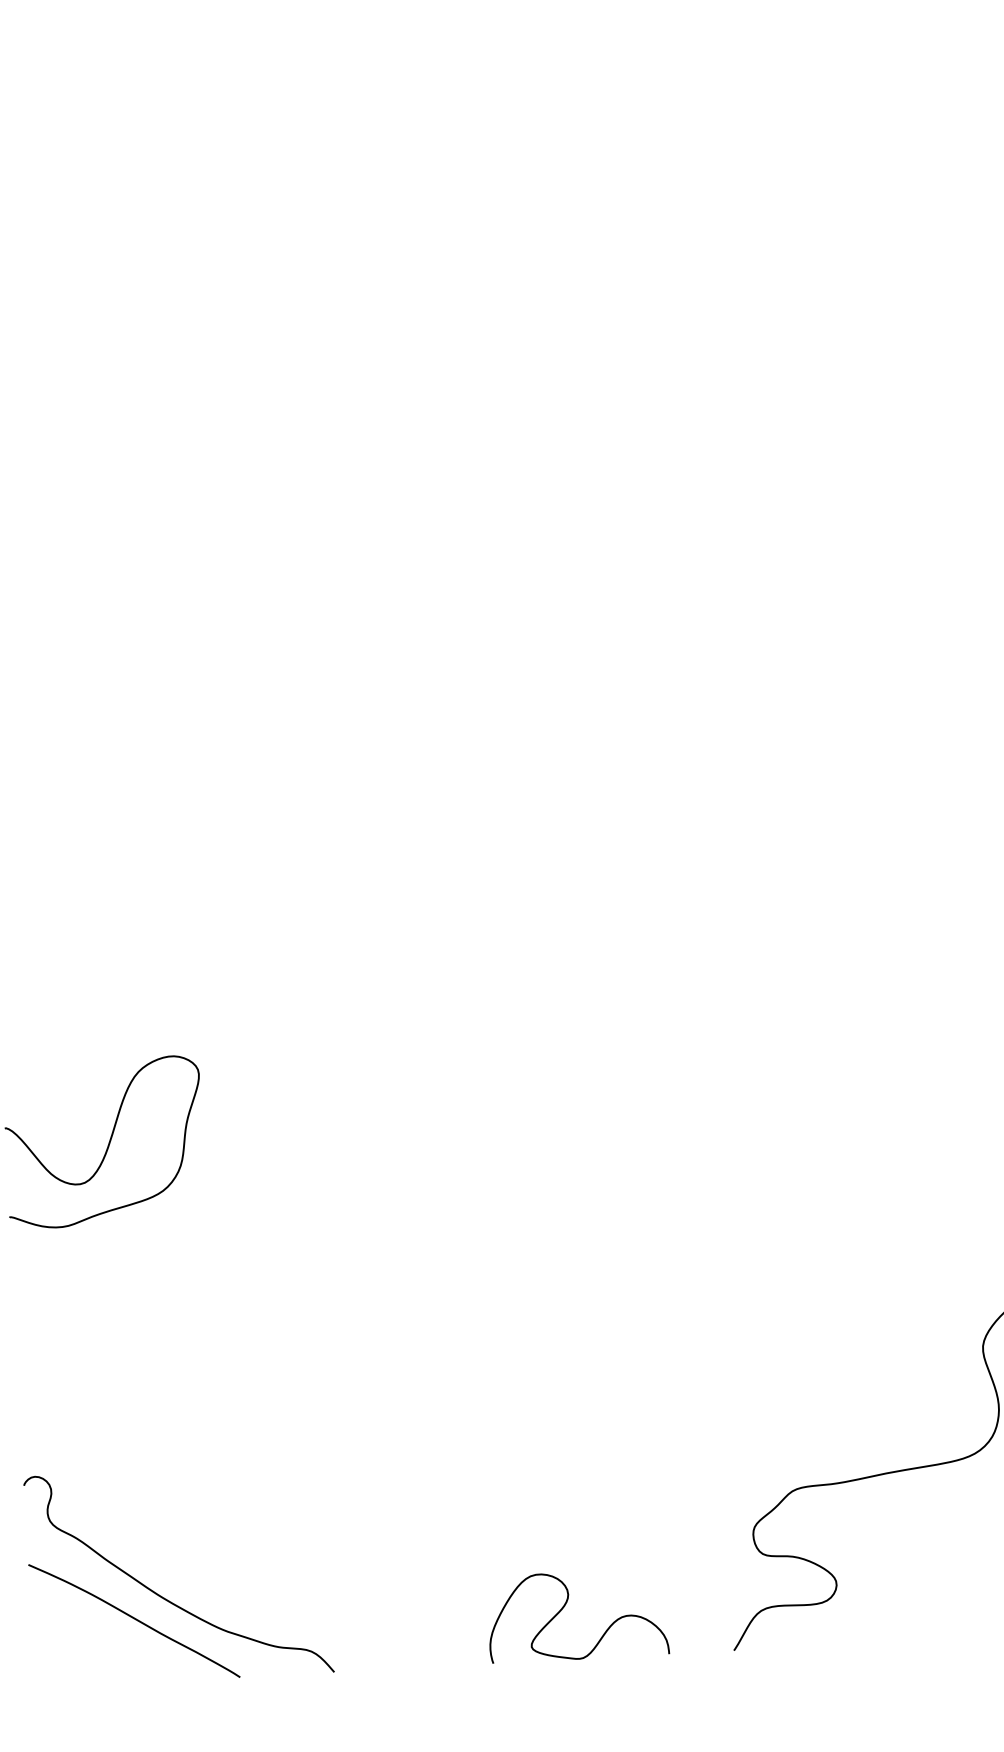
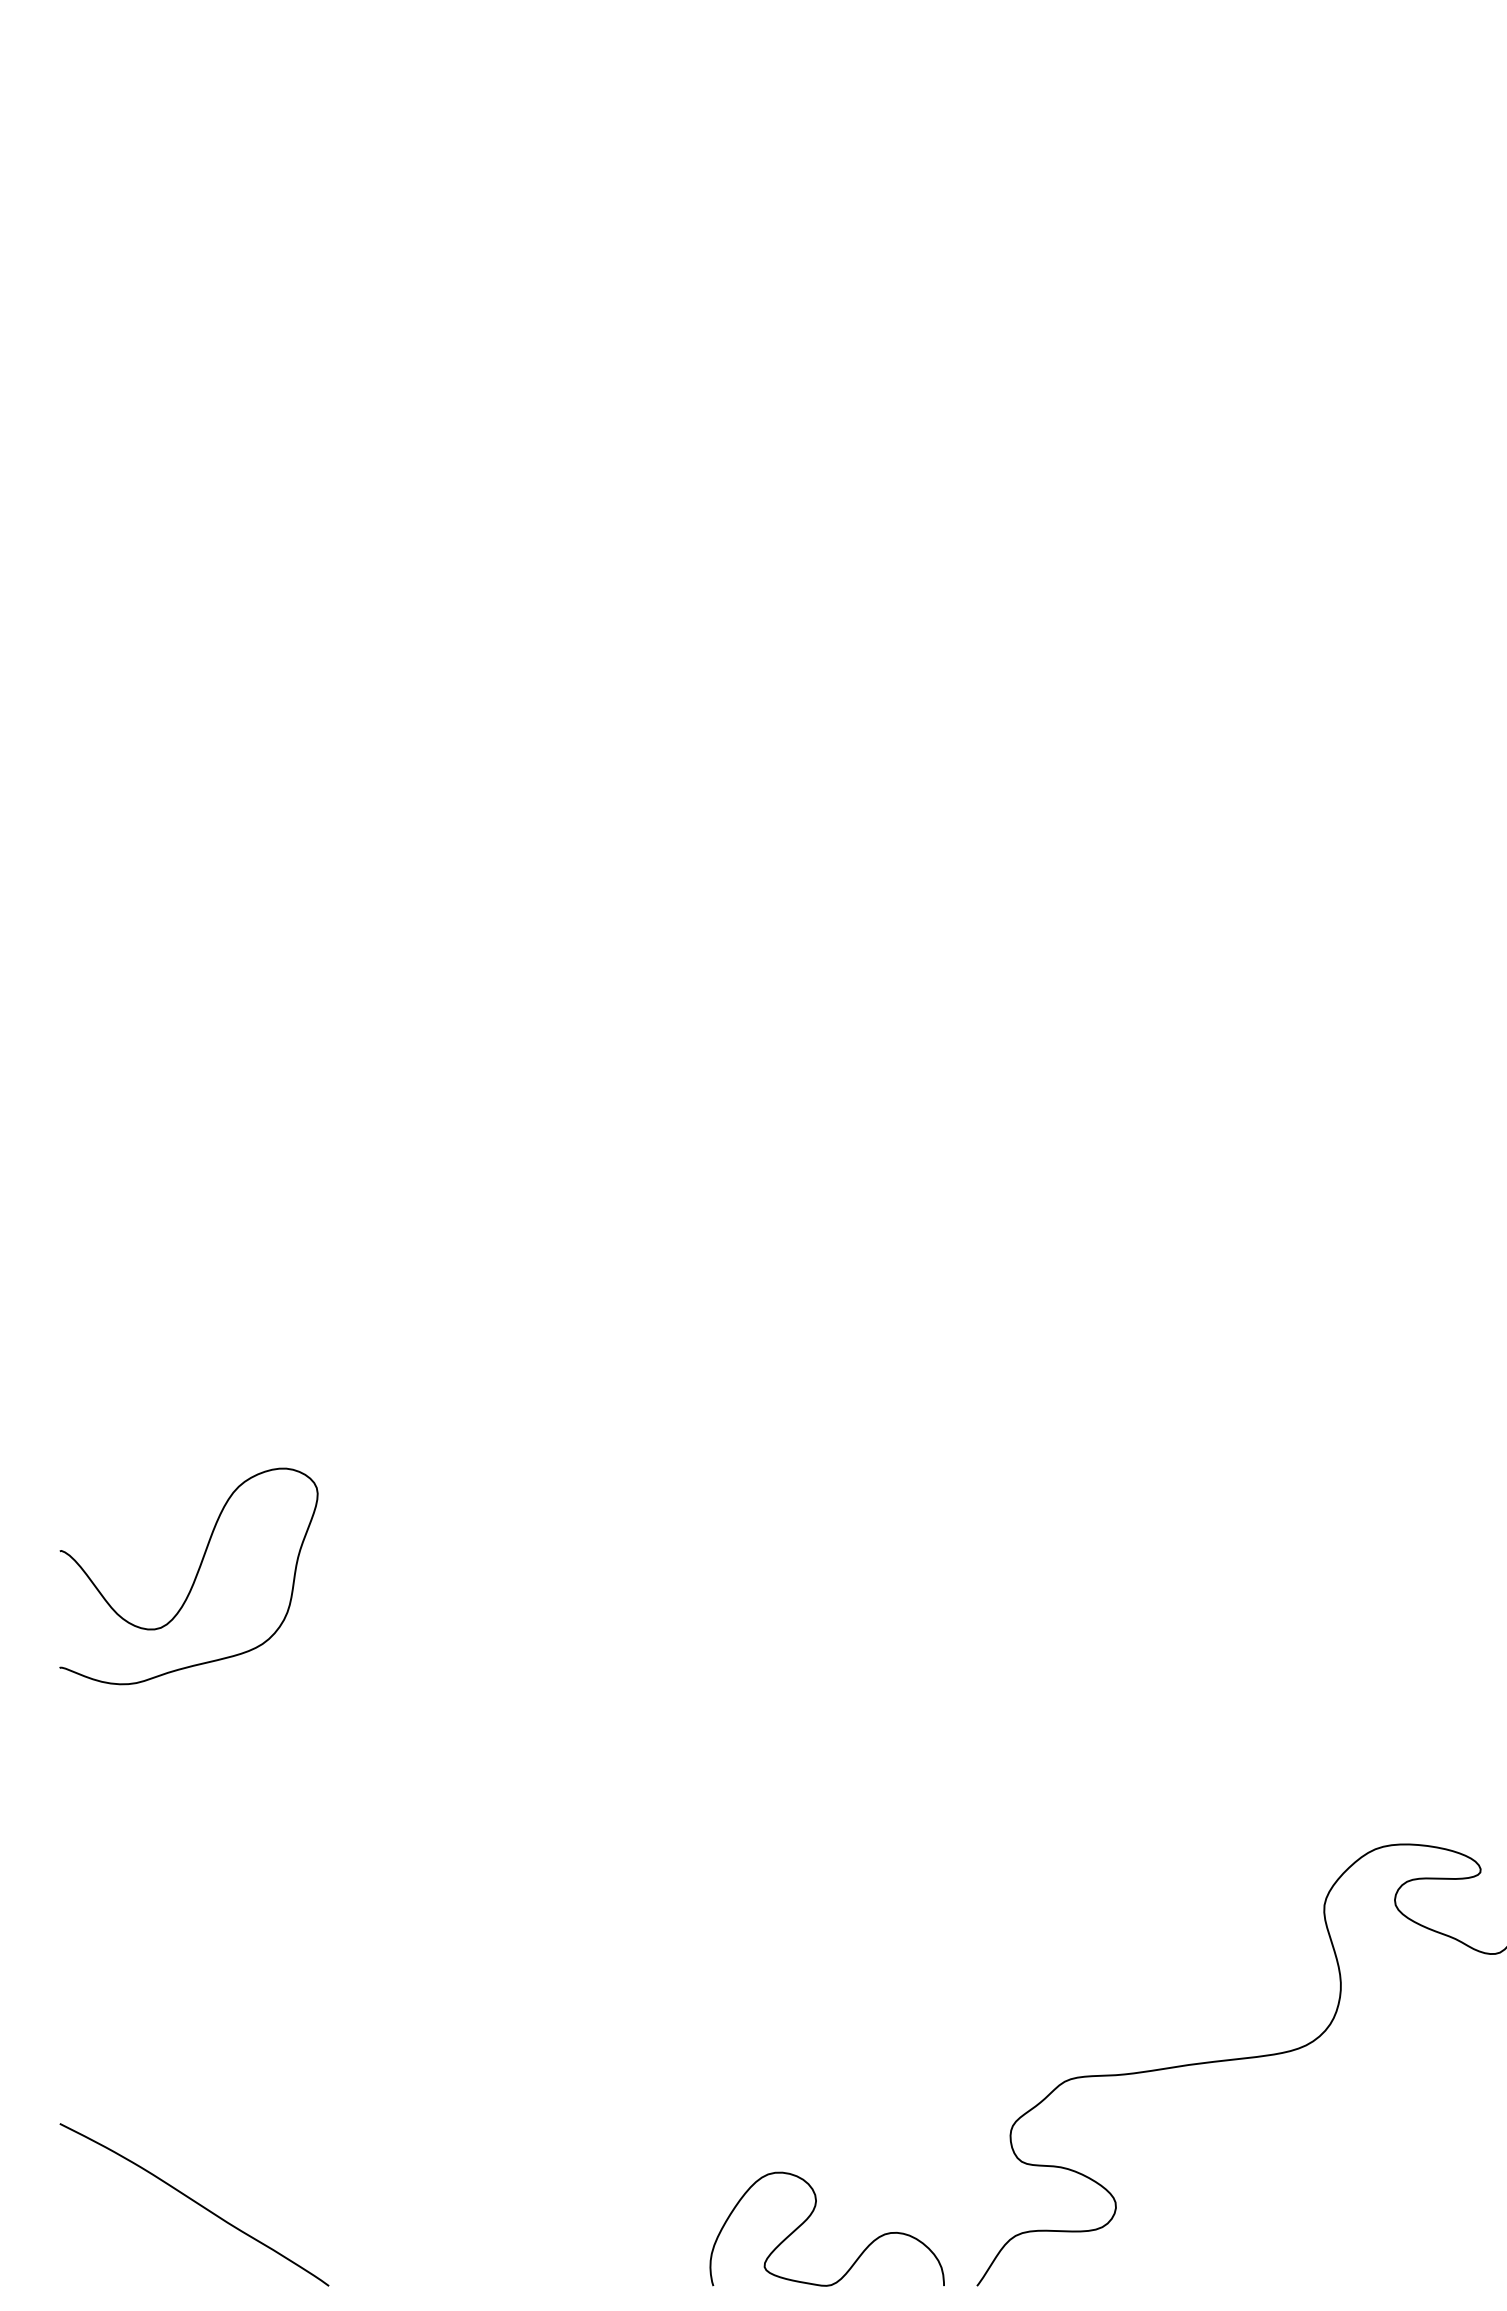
curve: (164, 1597) -> (235, 2176), removed
curve: (565, 1605) -> (811, 2215), moved

